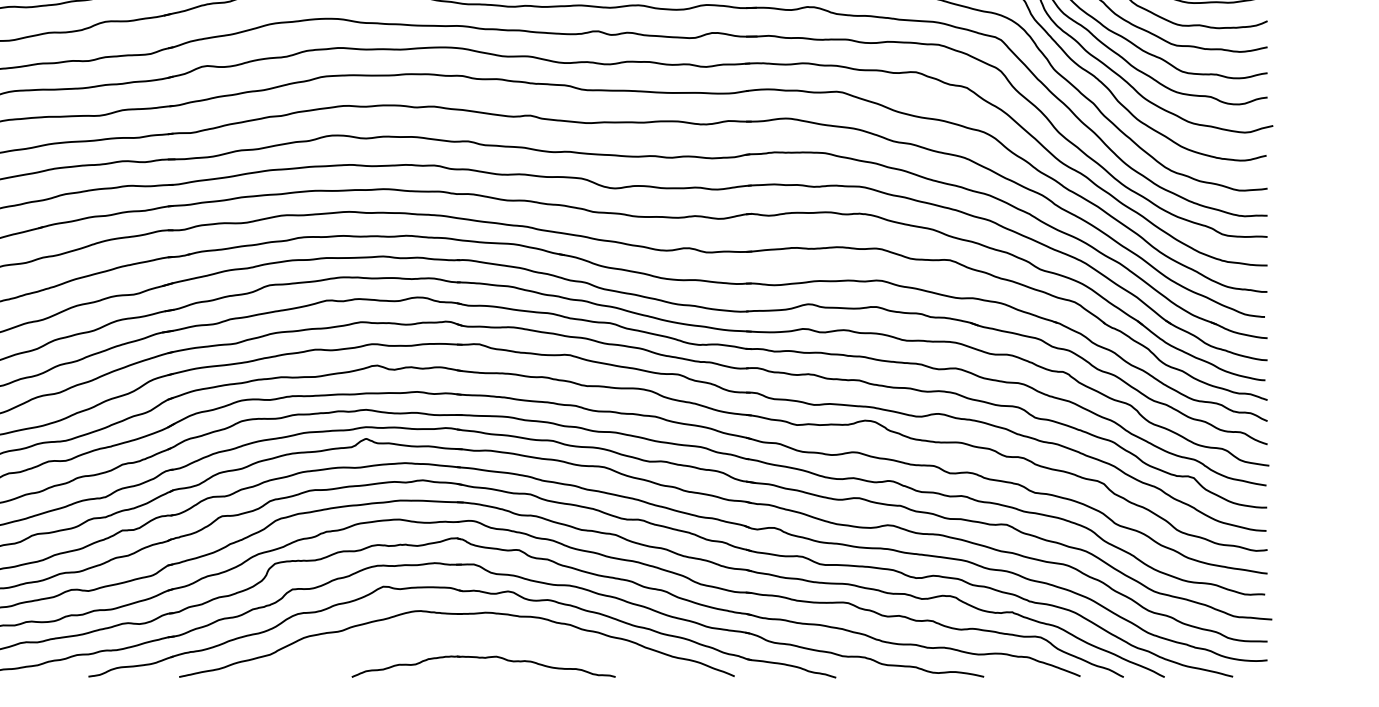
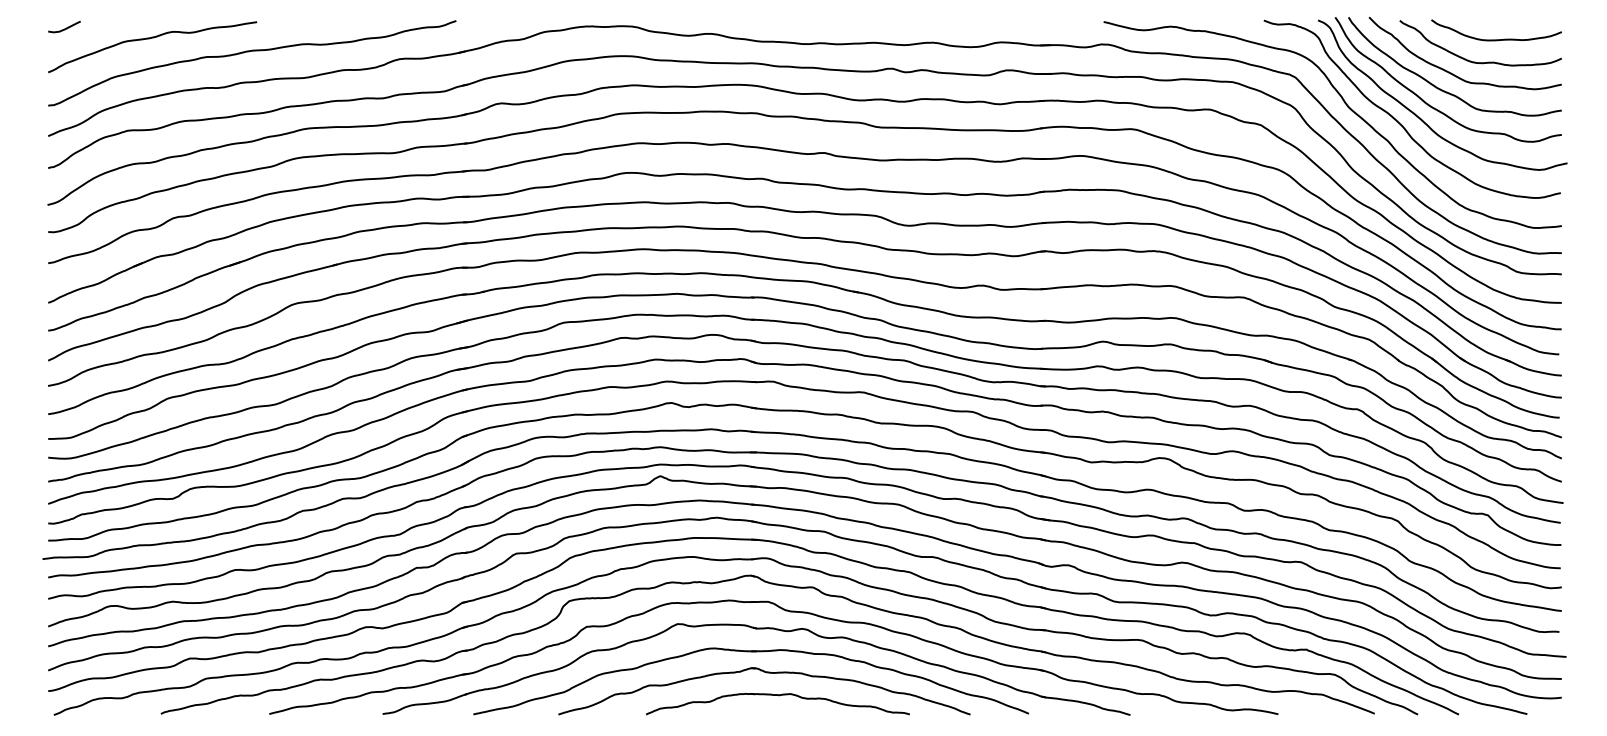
part: (472, 636) -> (766, 673), added

